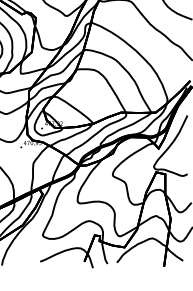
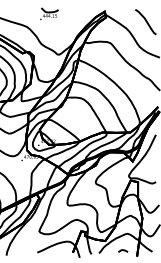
curve: (147, 259) -> (123, 250), added

